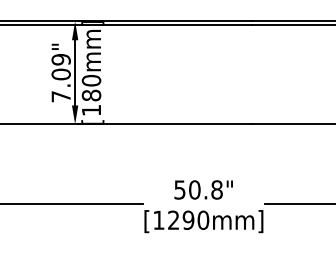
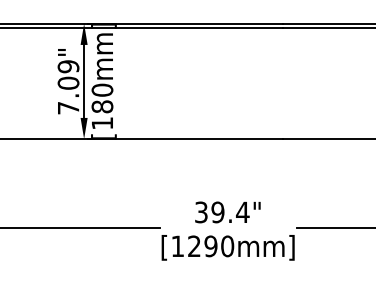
text: (198, 190) -> (222, 212), 50.8" -> 39.4"

